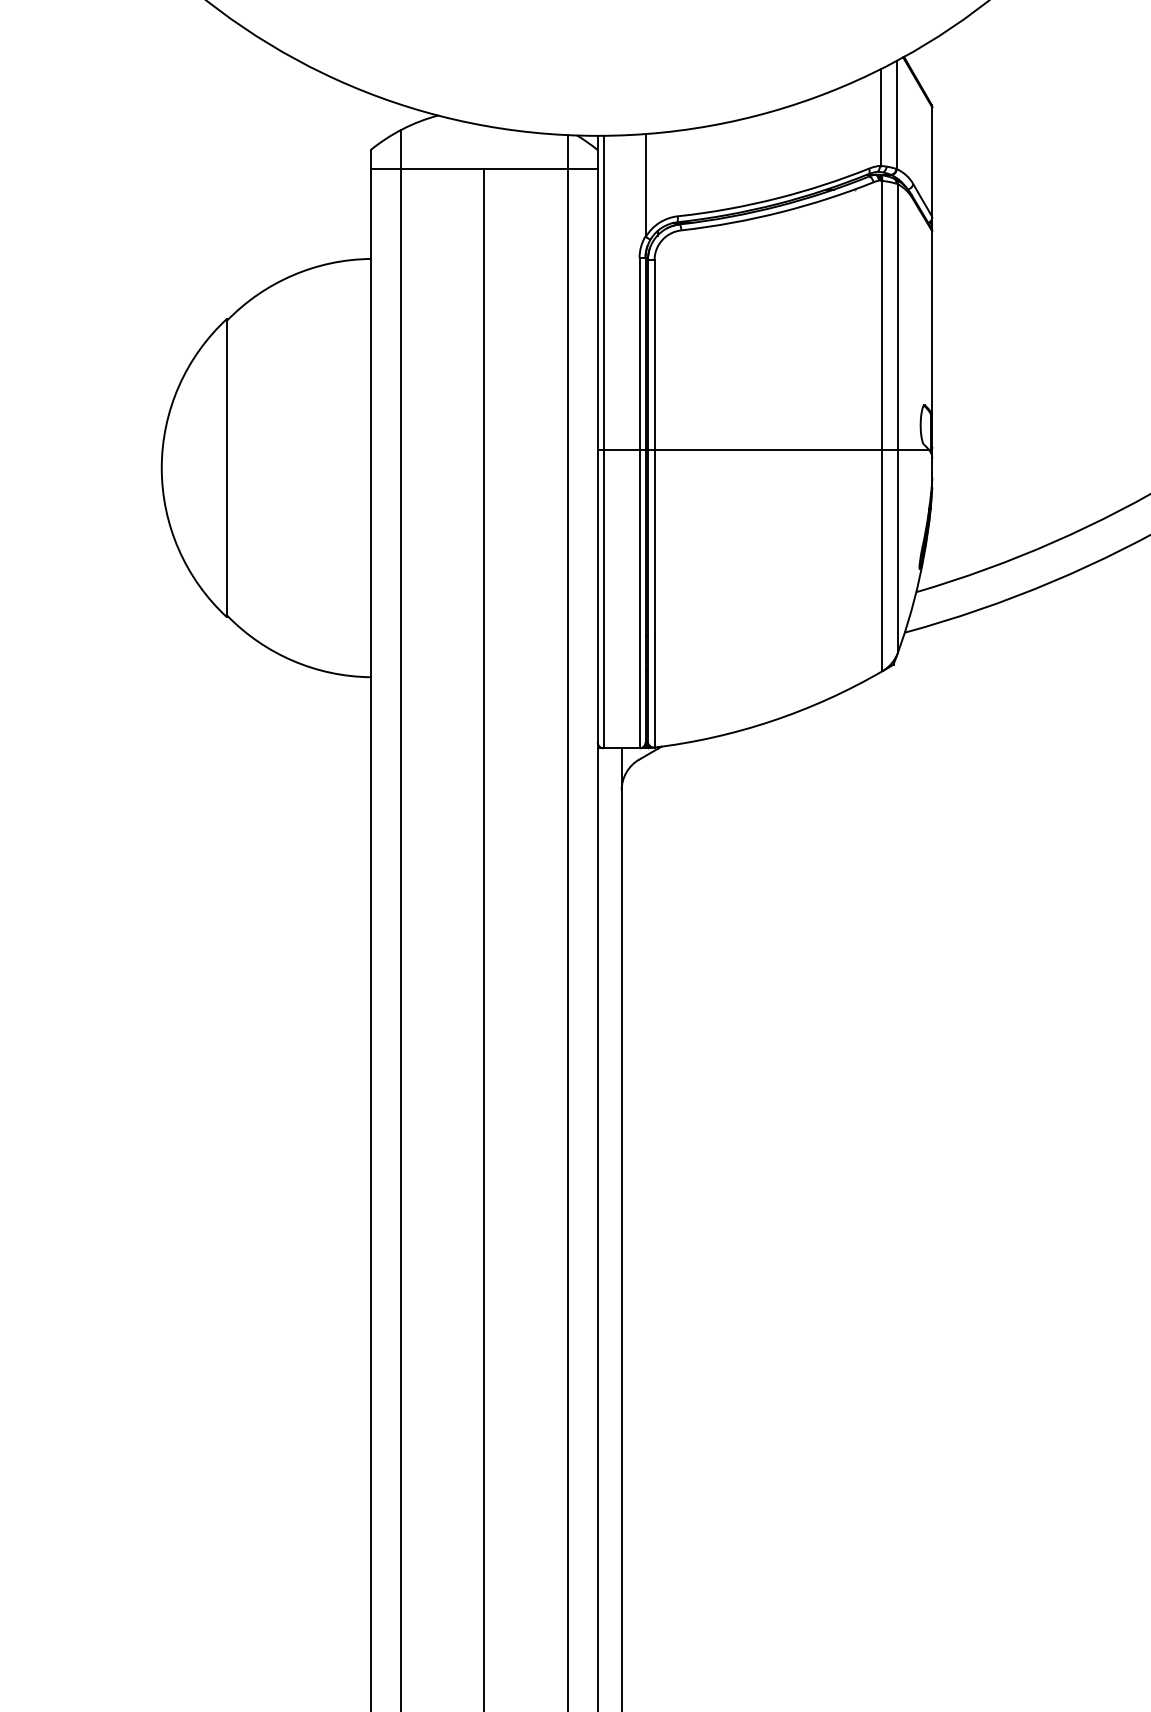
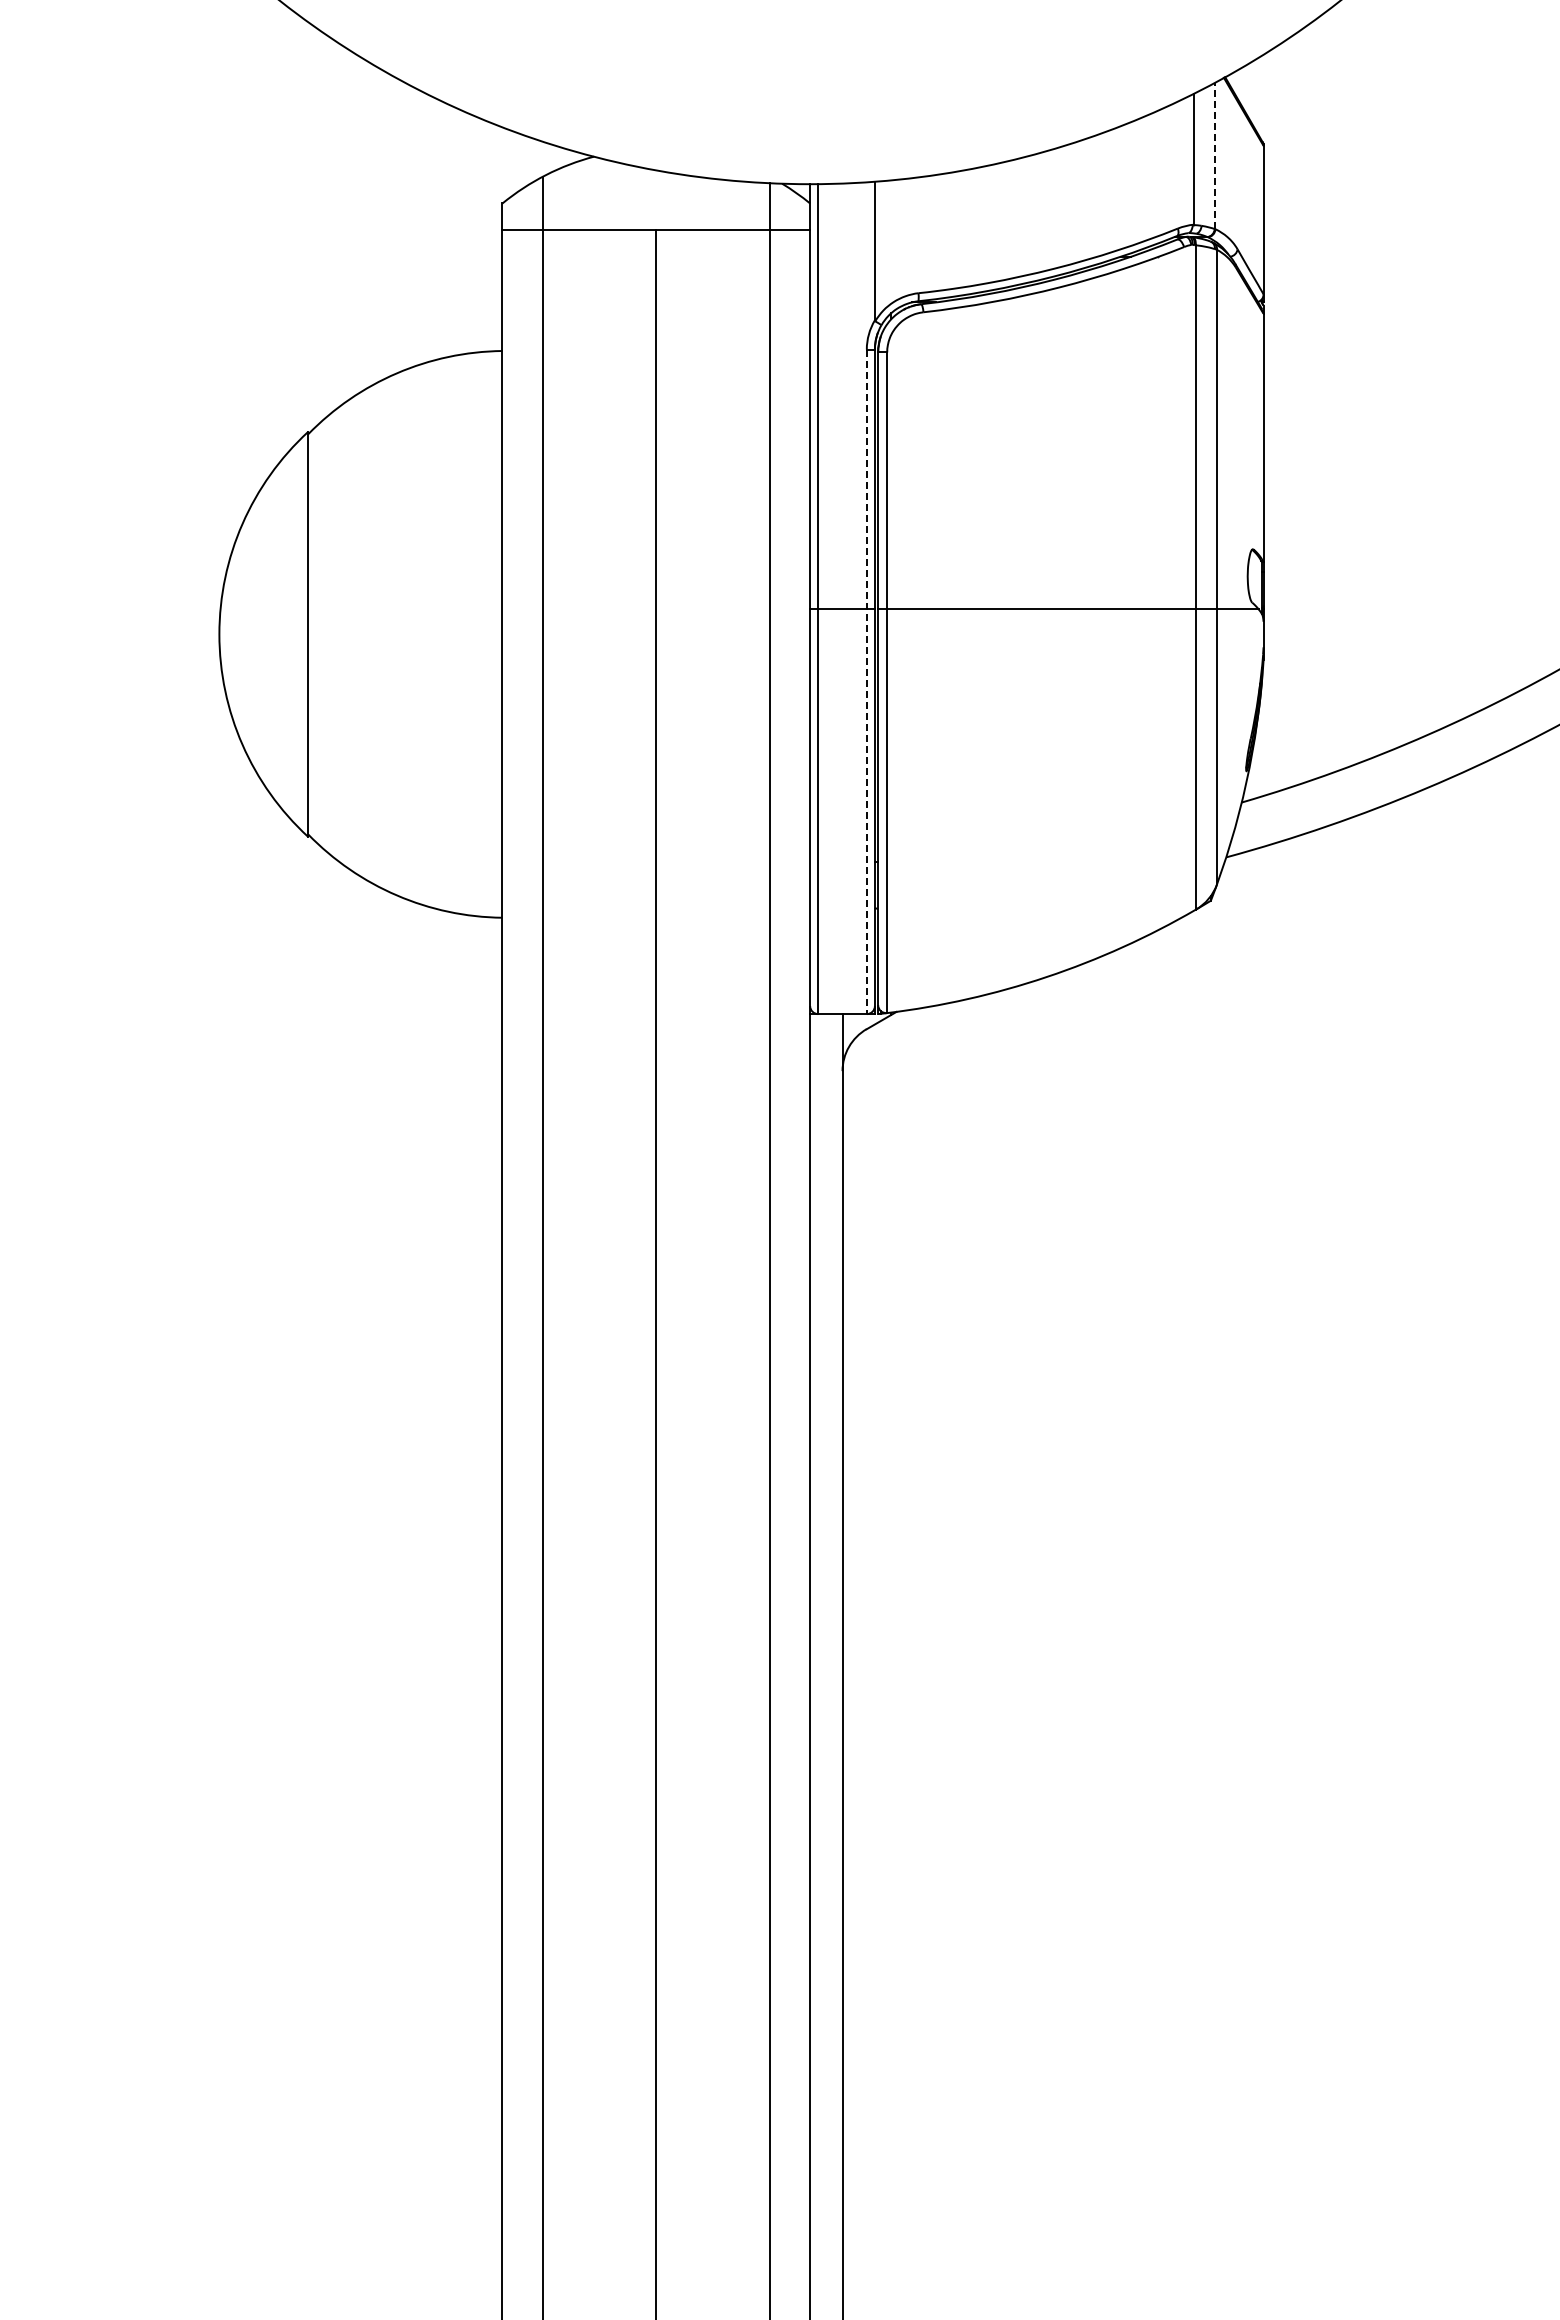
line: (896, 114) -> (1215, 155), solid -> dashed
line: (639, 503) -> (866, 682), solid -> dashed

